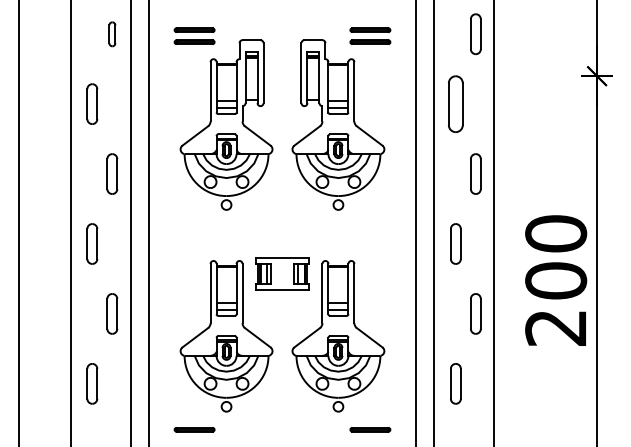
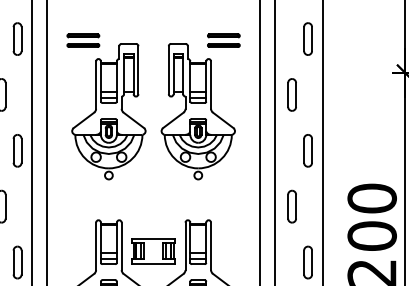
part: (112, 34) -> (17, 39), size x1.67
part: (455, 103) -> (291, 94), size x0.71
part: (282, 273) -> (153, 251), moved

